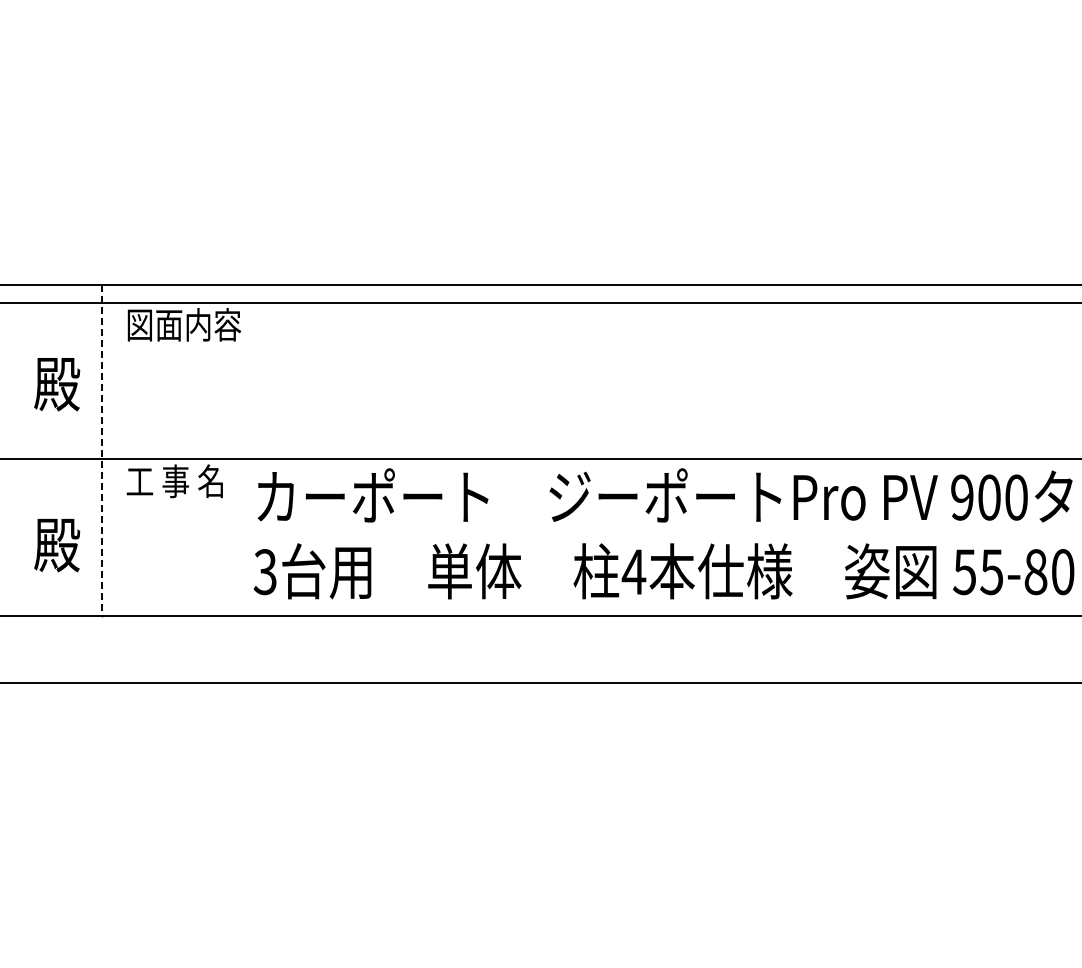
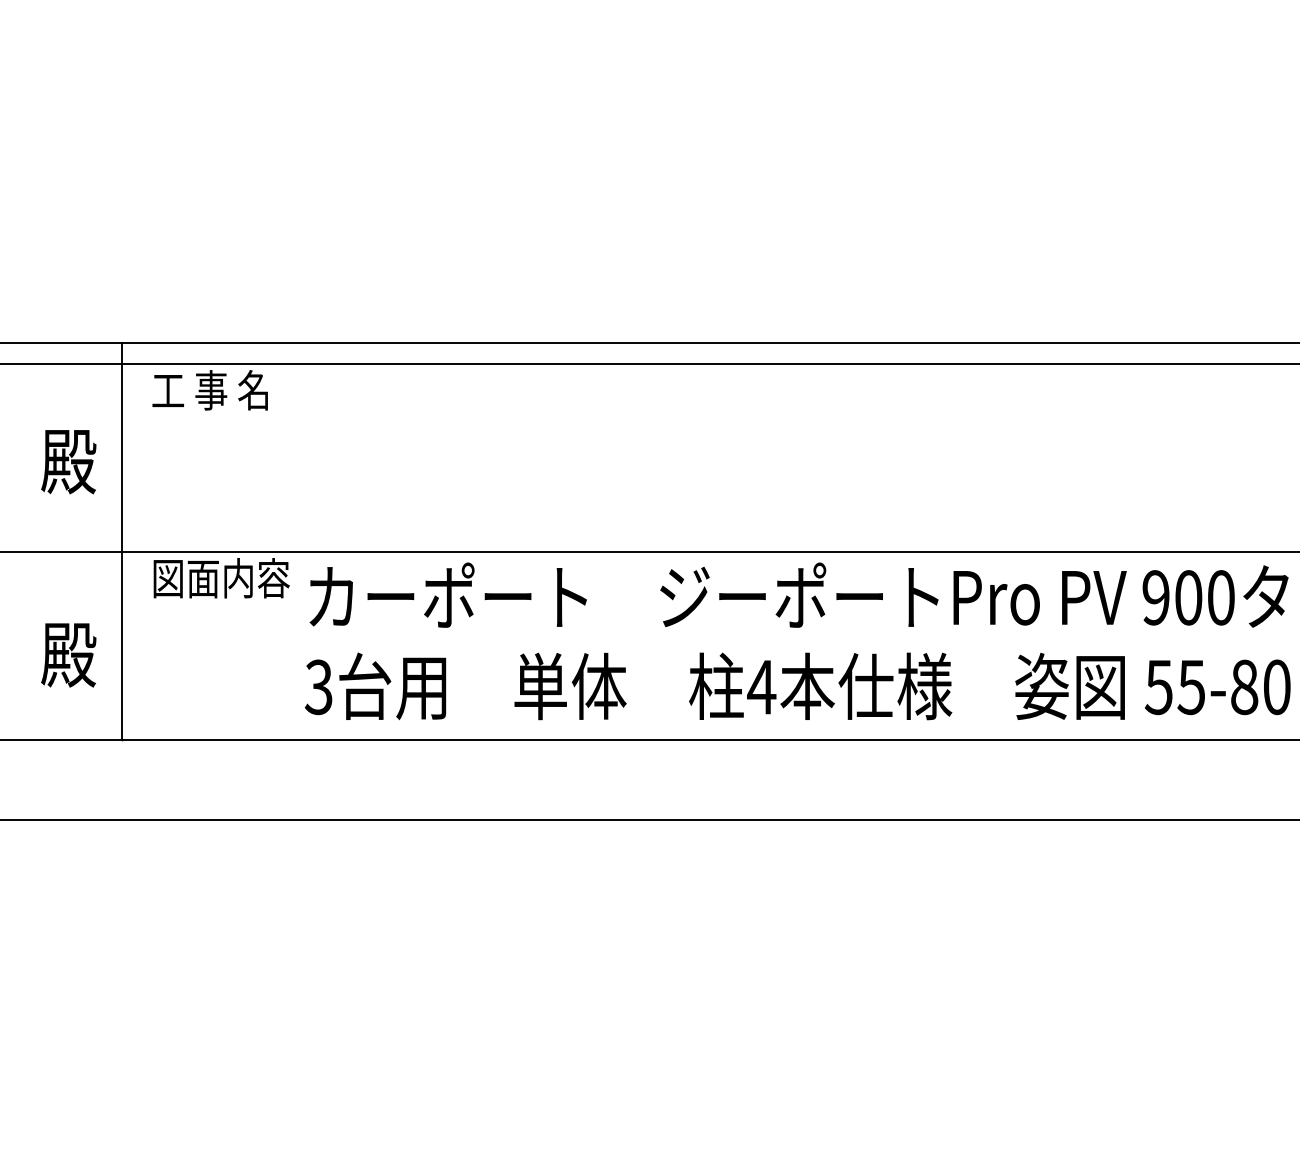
text: (183, 324) -> (220, 389), 図面内容 -> 工 事 名
line: (101, 450) -> (122, 541), dashed -> solid
text: (183, 481) -> (220, 578), 工 事 名 -> 図面内容

